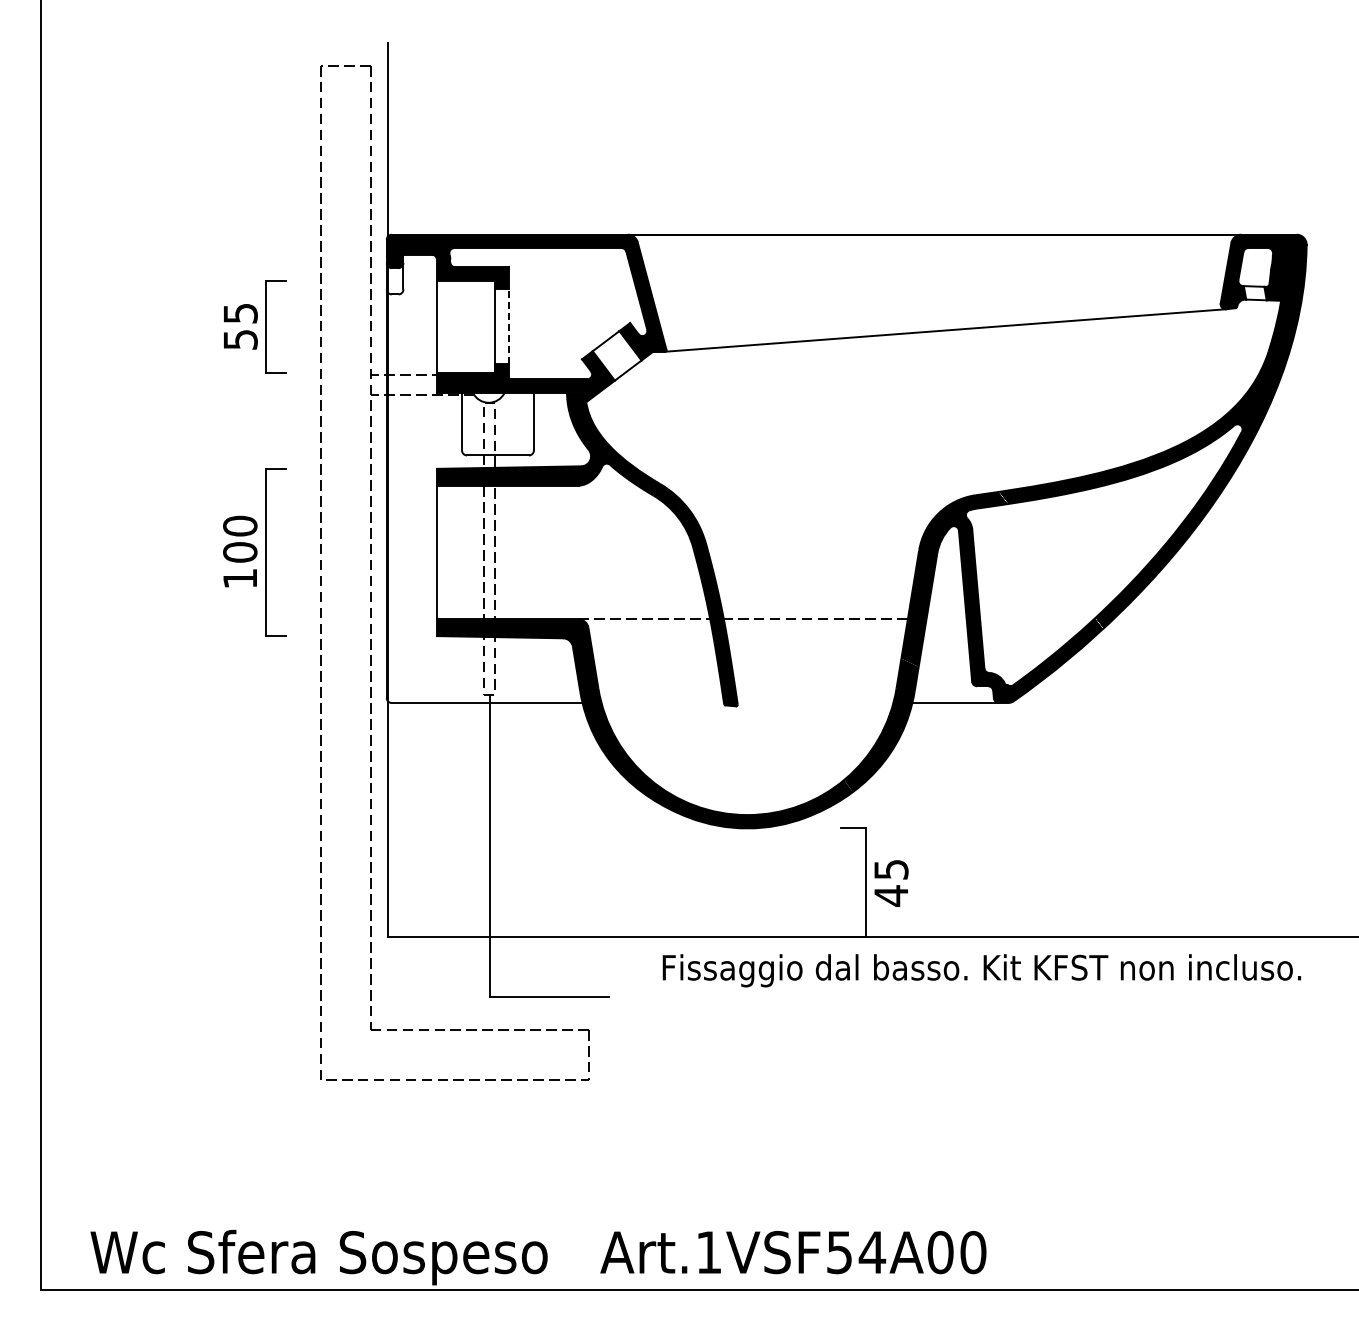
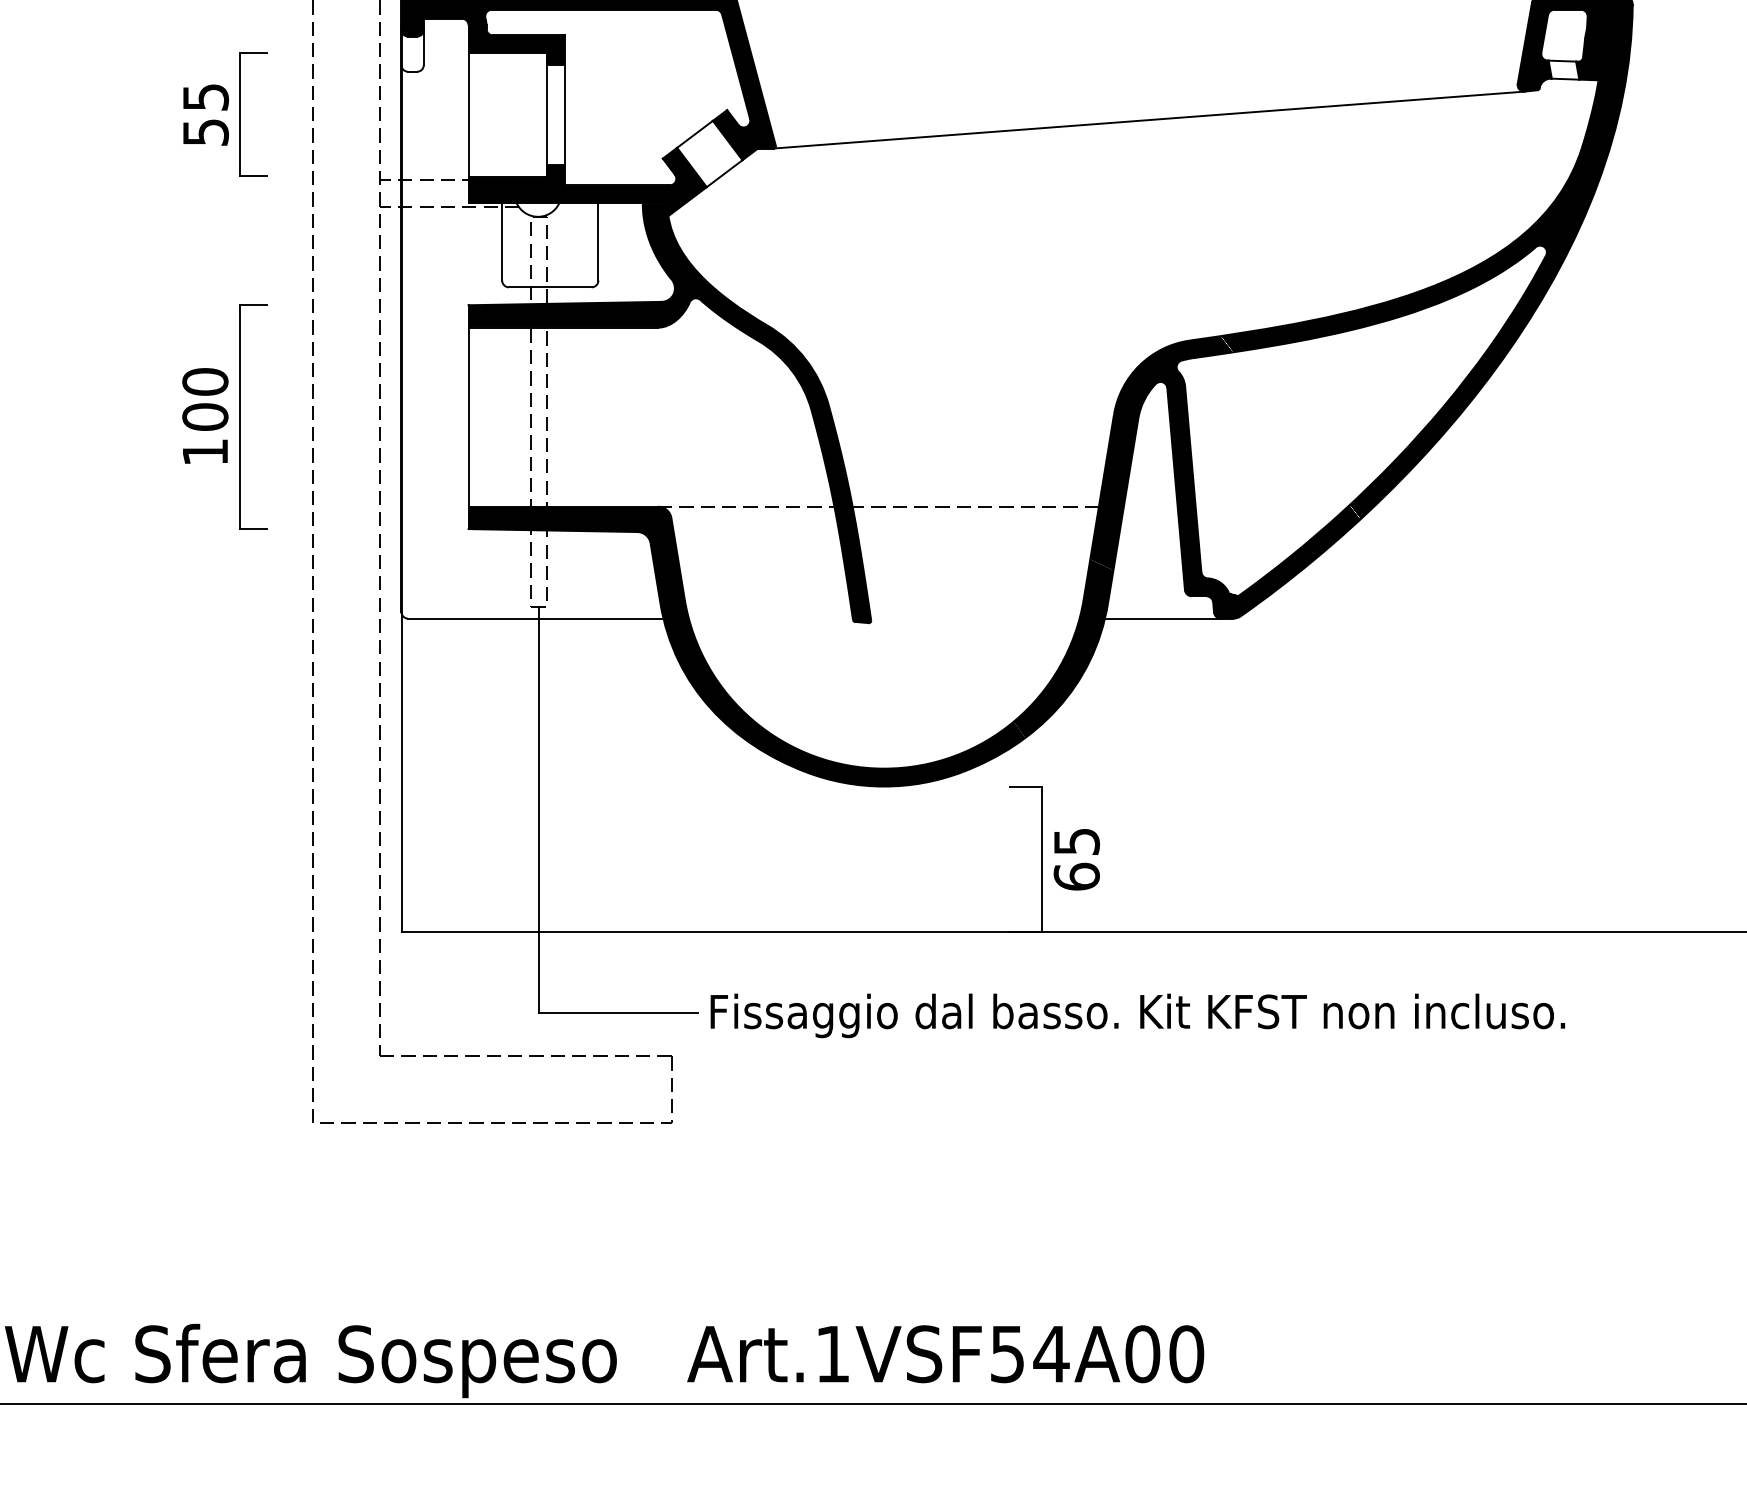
line: (508, 326) -> (564, 114), dashed -> solid
text: (891, 895) -> (1077, 876), 45 -> 65
text: (981, 970) -> (1137, 1015), moved

